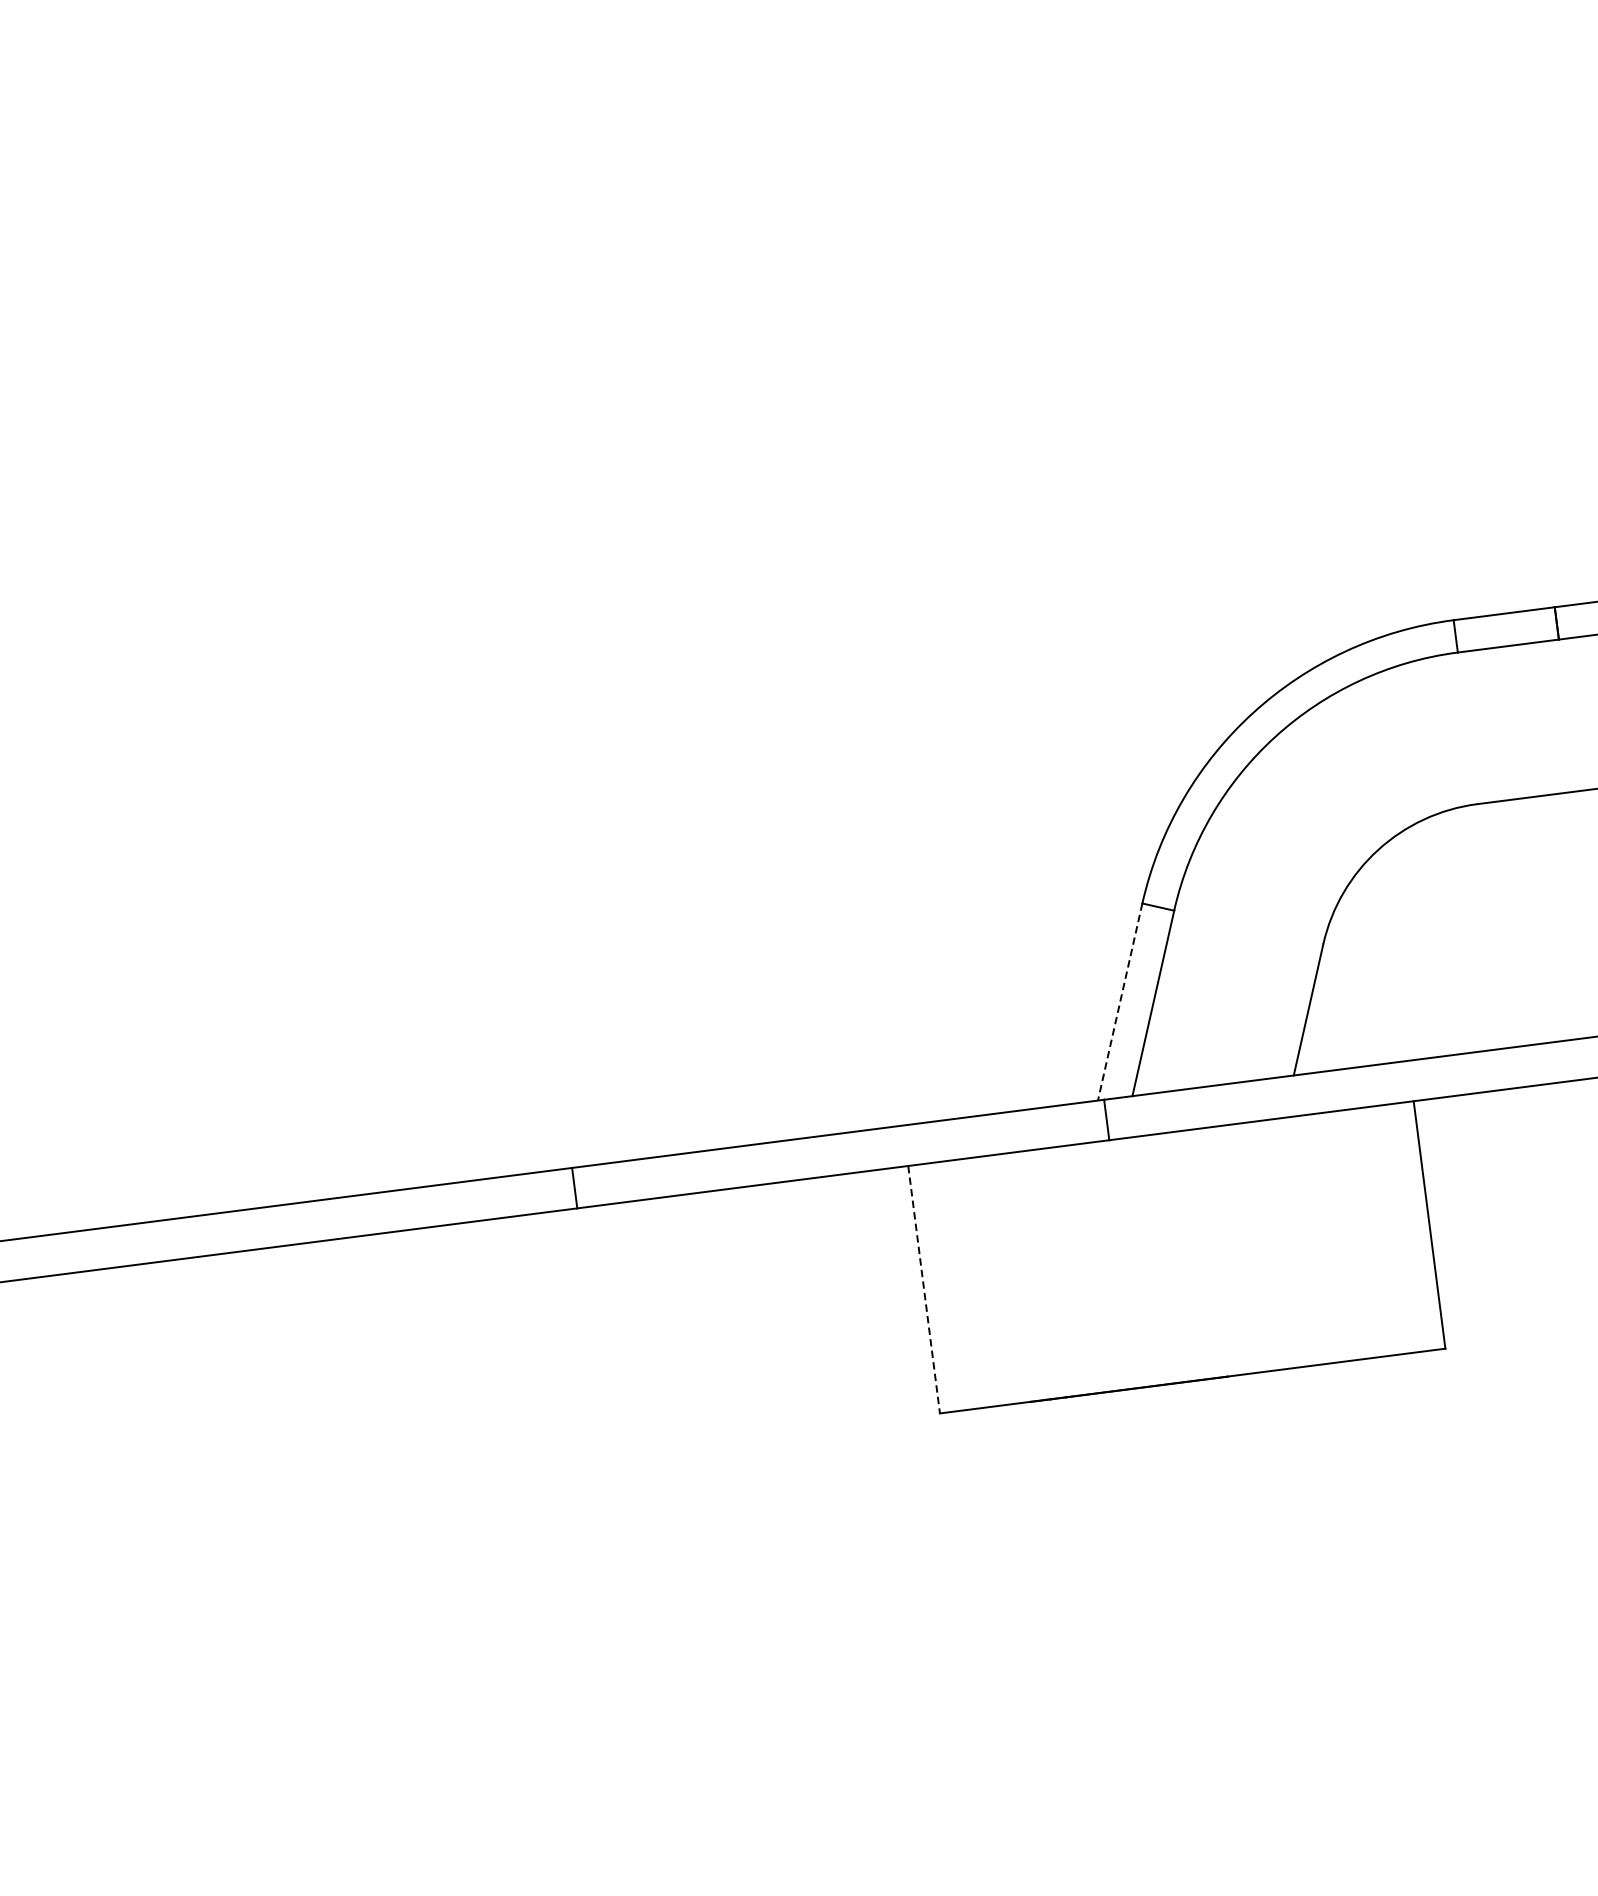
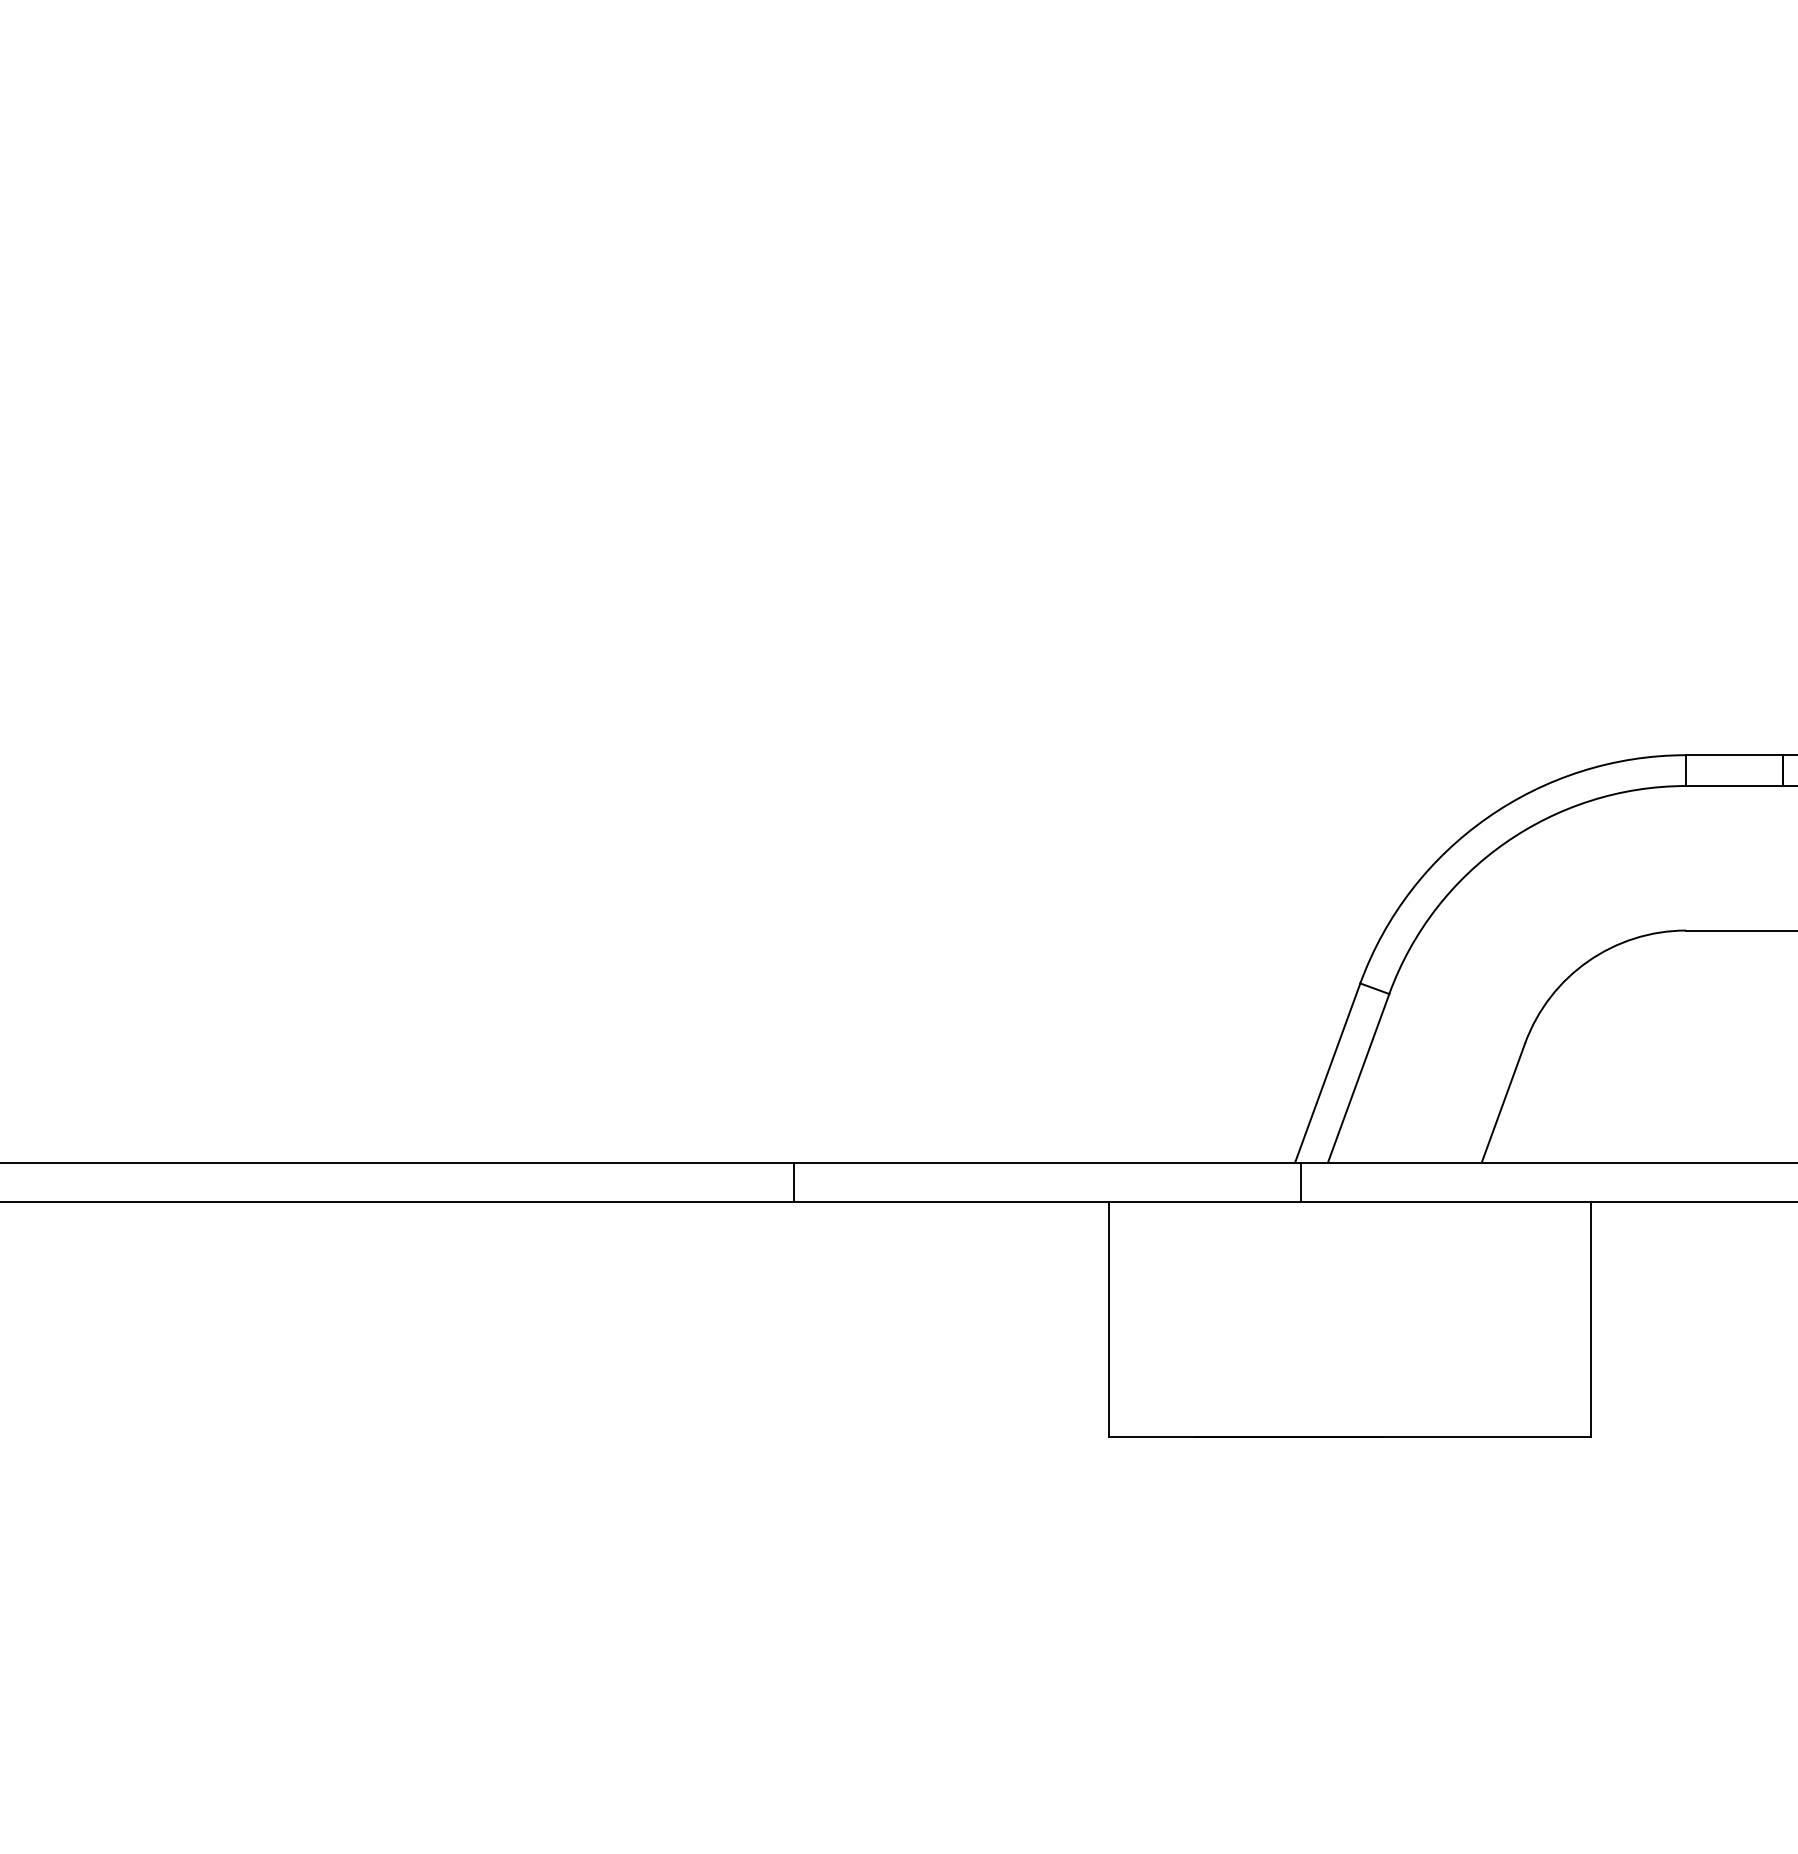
line: (1120, 1002) -> (1327, 1073), dashed -> solid
line: (924, 1289) -> (1109, 1319), dashed -> solid

